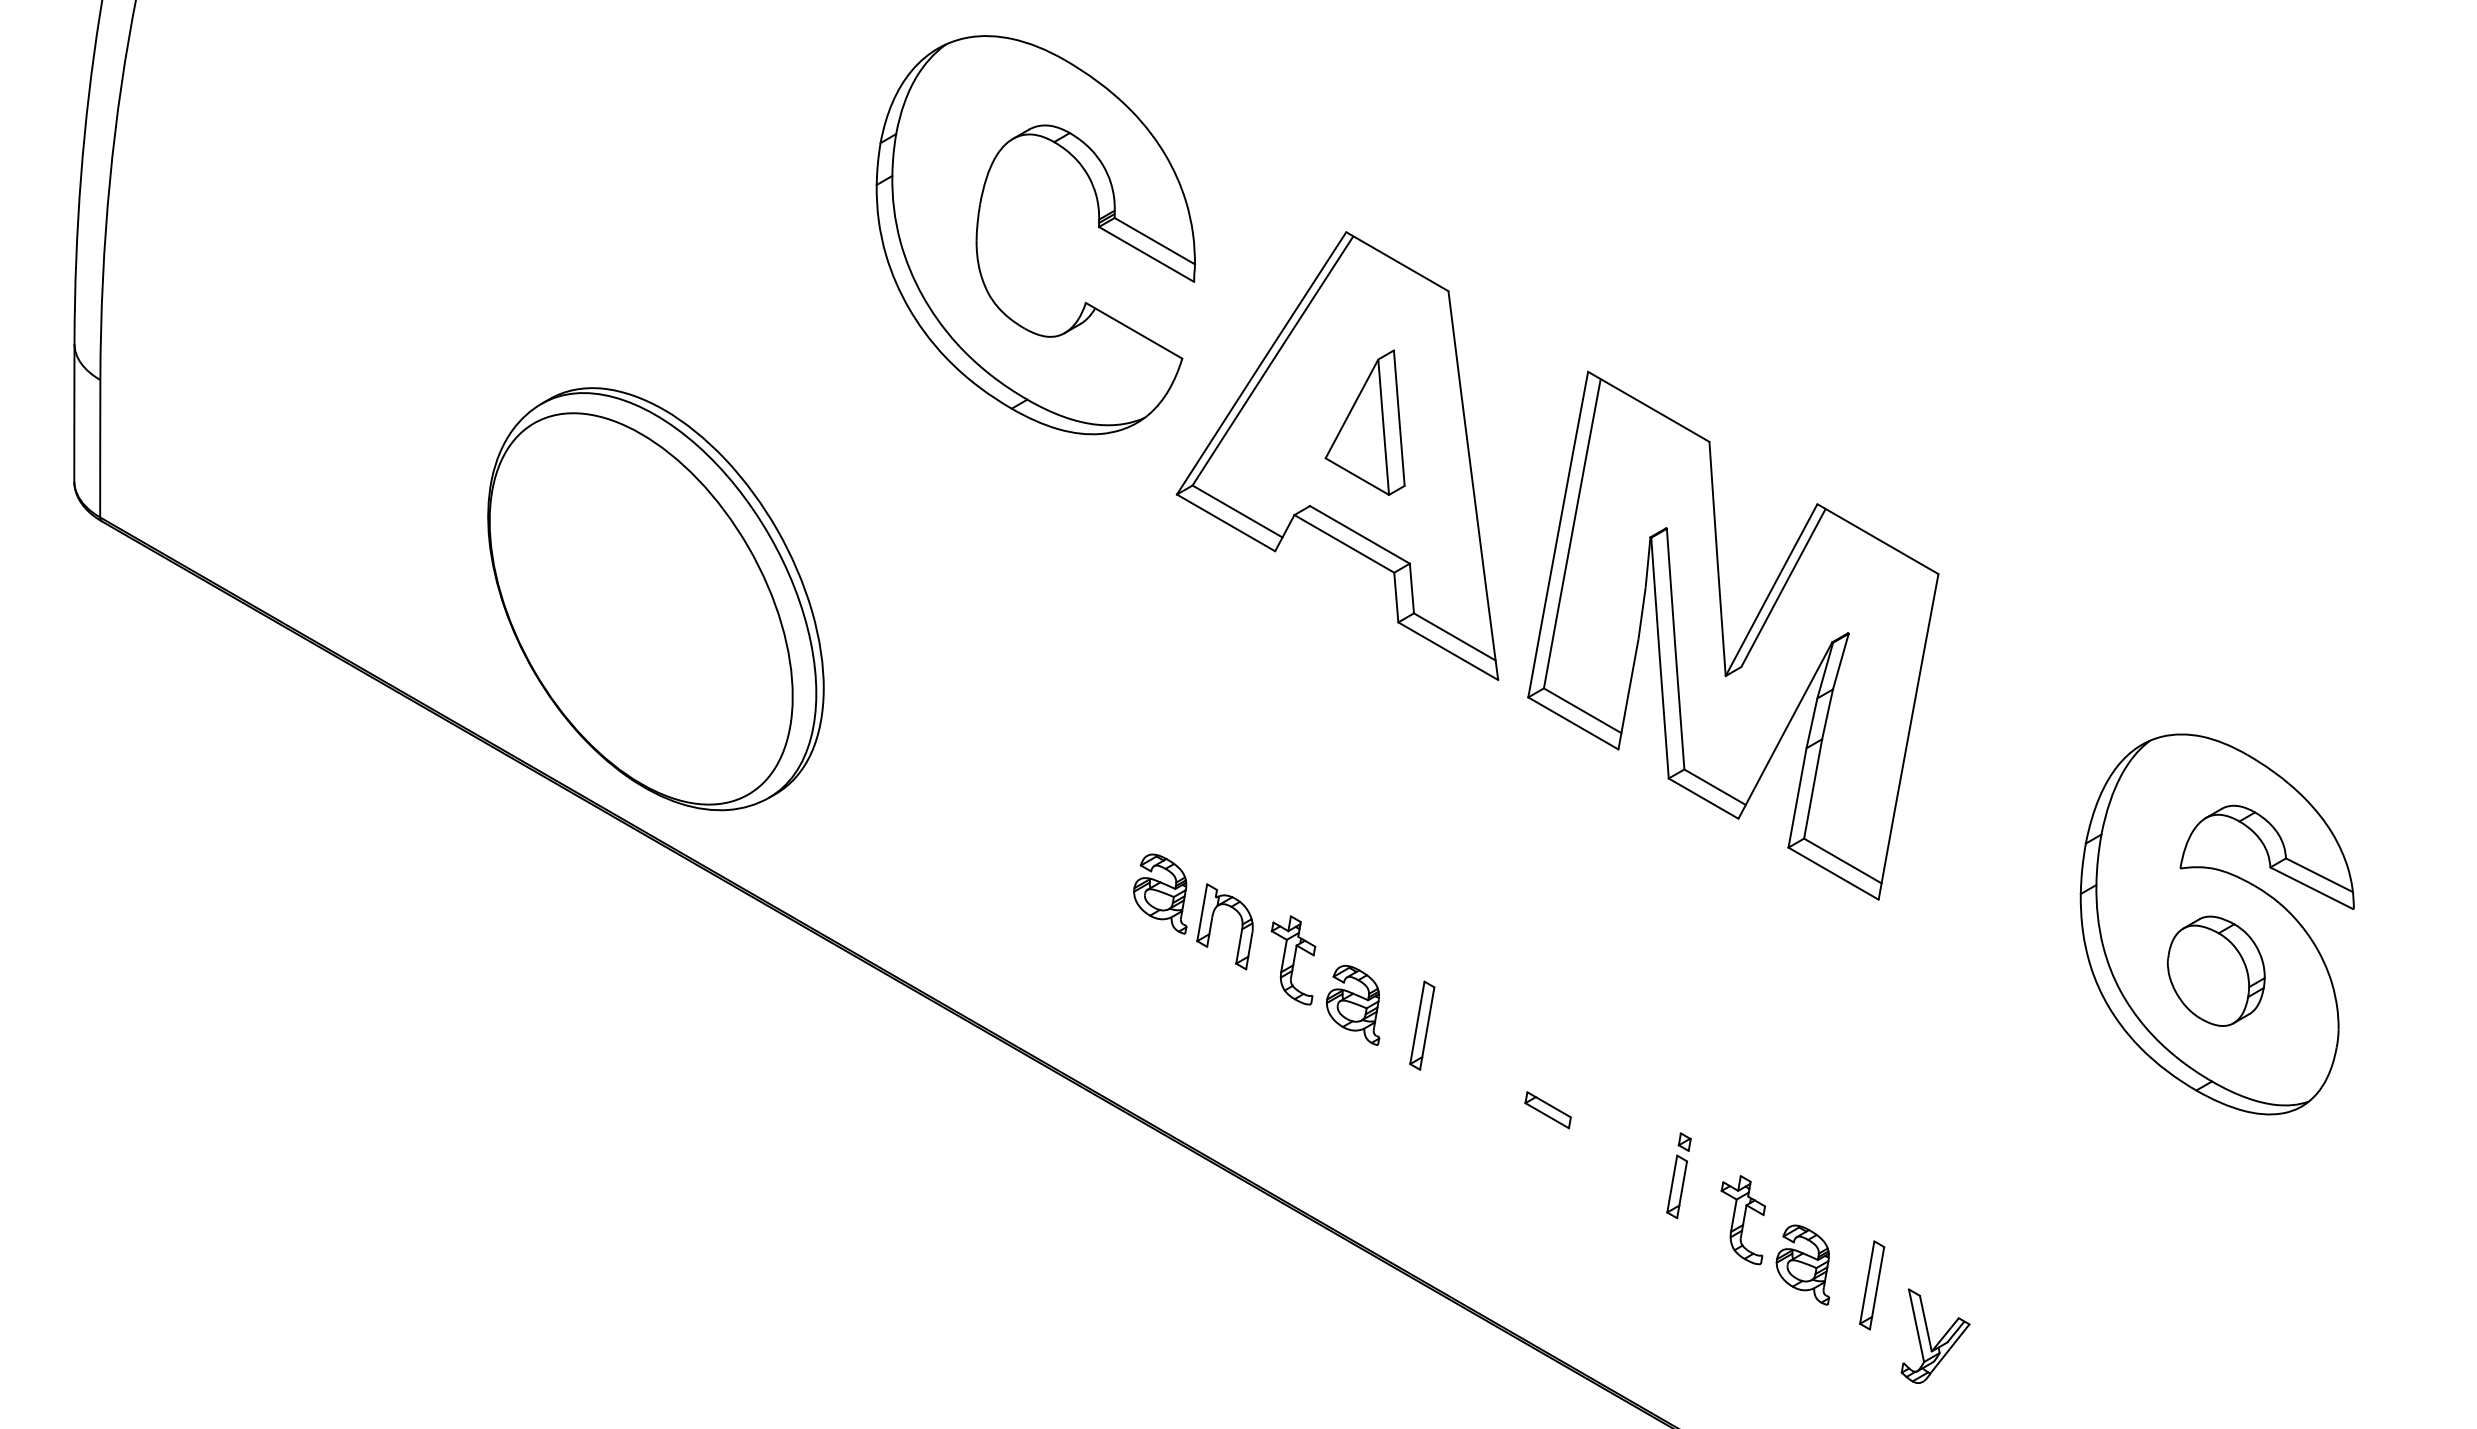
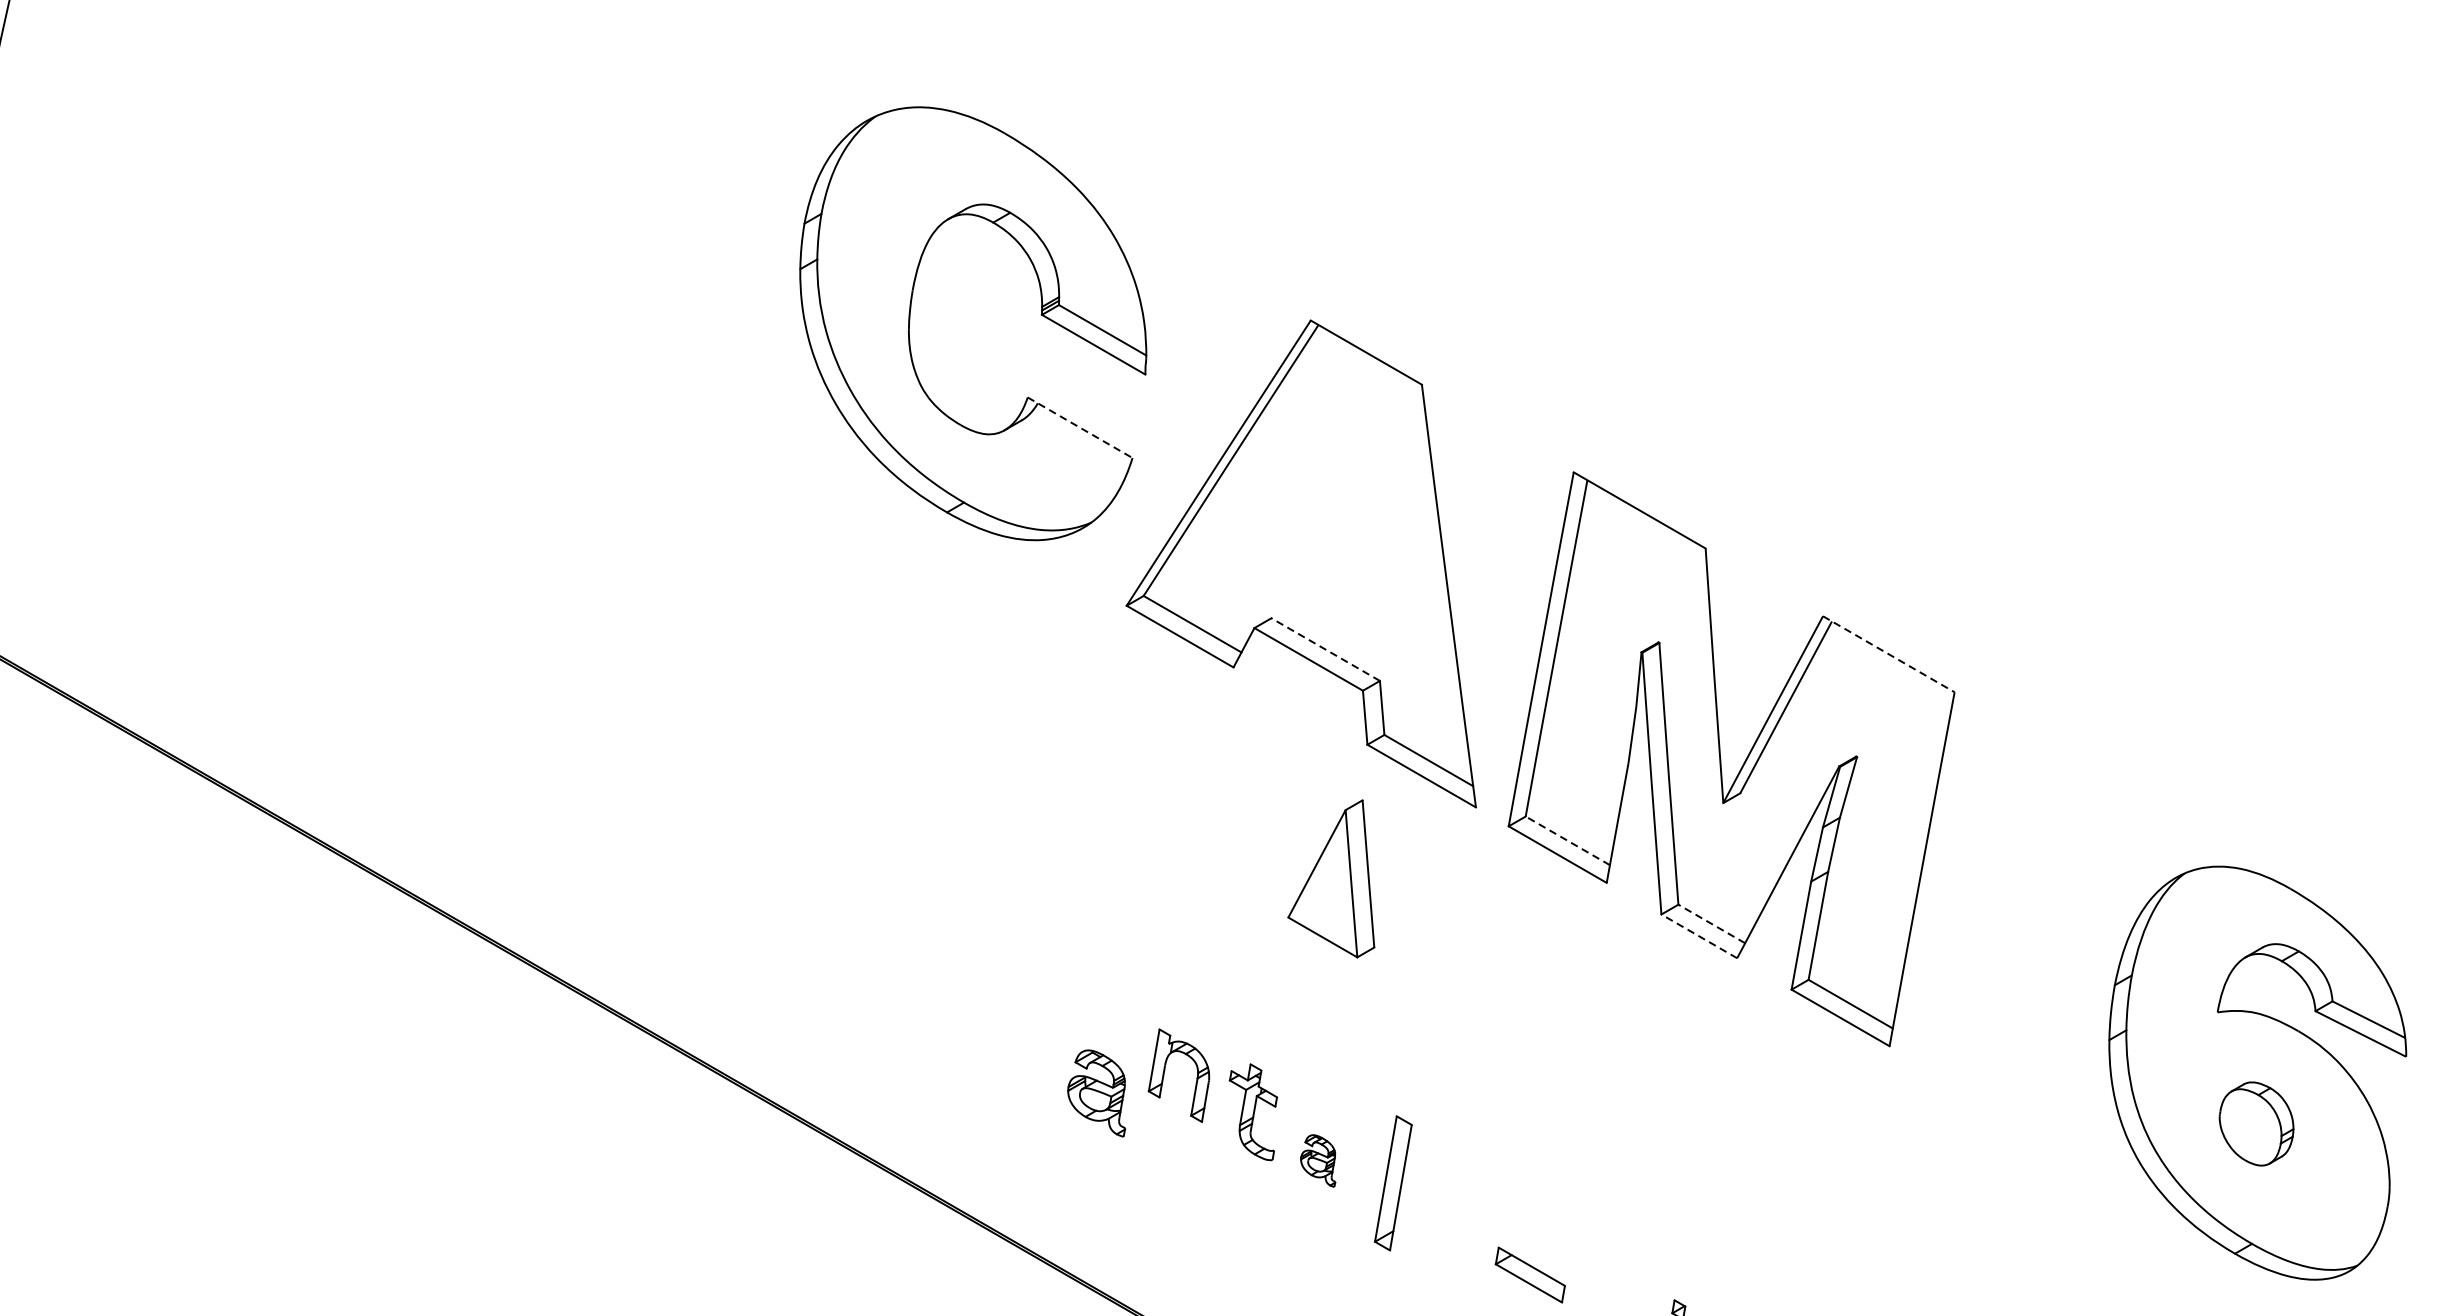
line: (1134, 330) -> (1080, 427), solid -> dashed
part: (1364, 422) -> (1330, 878), moved
line: (1359, 534) -> (1325, 649), solid -> dashed
line: (1877, 539) -> (1888, 654), solid -> dashed
part: (655, 599) -> (559, 719), removed
line: (1582, 710) -> (1567, 840), solid -> dashed
line: (1714, 786) -> (1711, 923), solid -> dashed
line: (1703, 798) -> (1699, 936), solid -> dashed
part: (1160, 893) -> (1096, 1092), moved
part: (2215, 970) -> (2255, 1123), size x0.7
part: (1352, 1004) -> (1317, 1160), size x0.6
part: (1422, 1025) -> (1393, 1183), size x1.4
part: (1547, 1110) -> (1529, 1275), size x1.4

